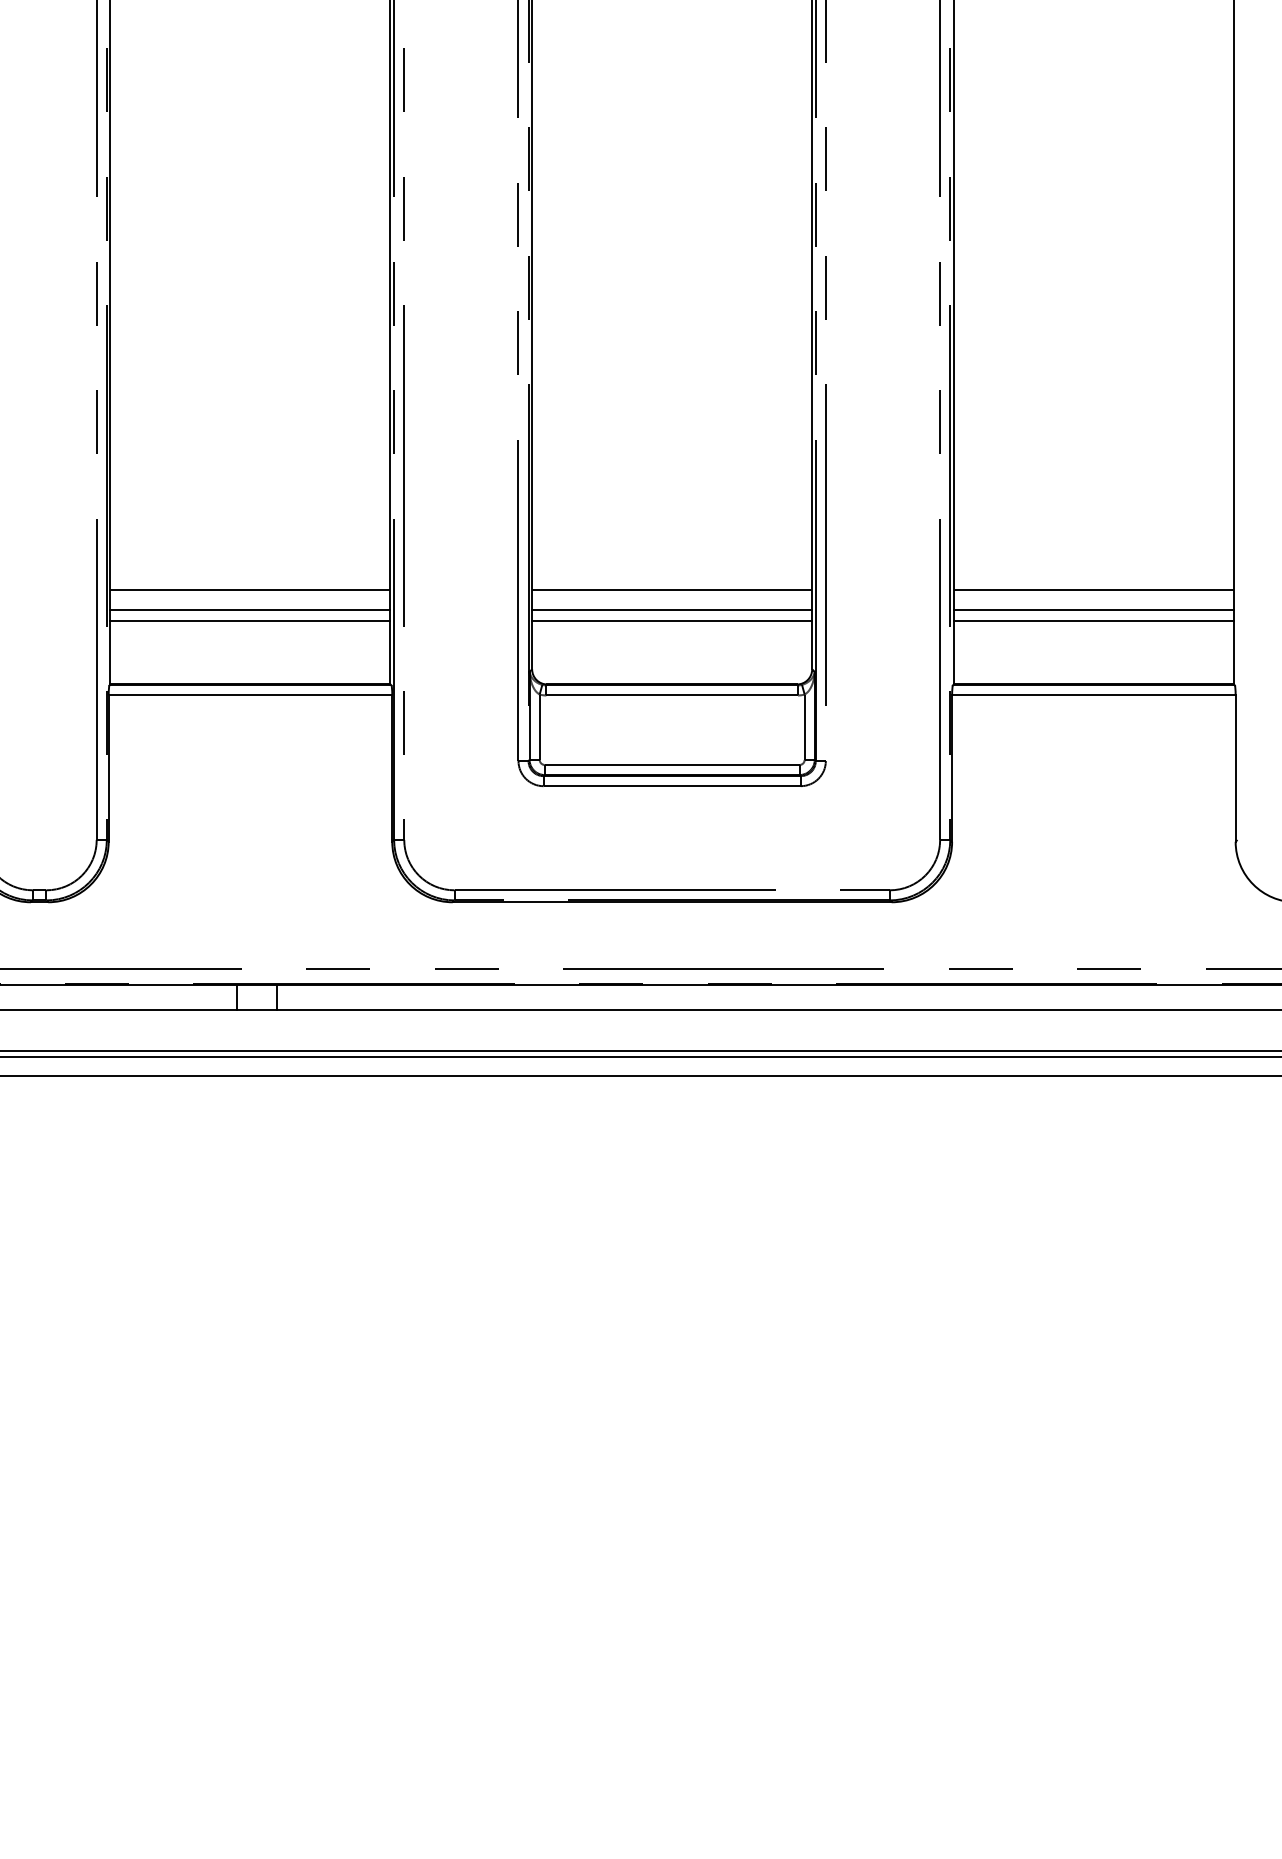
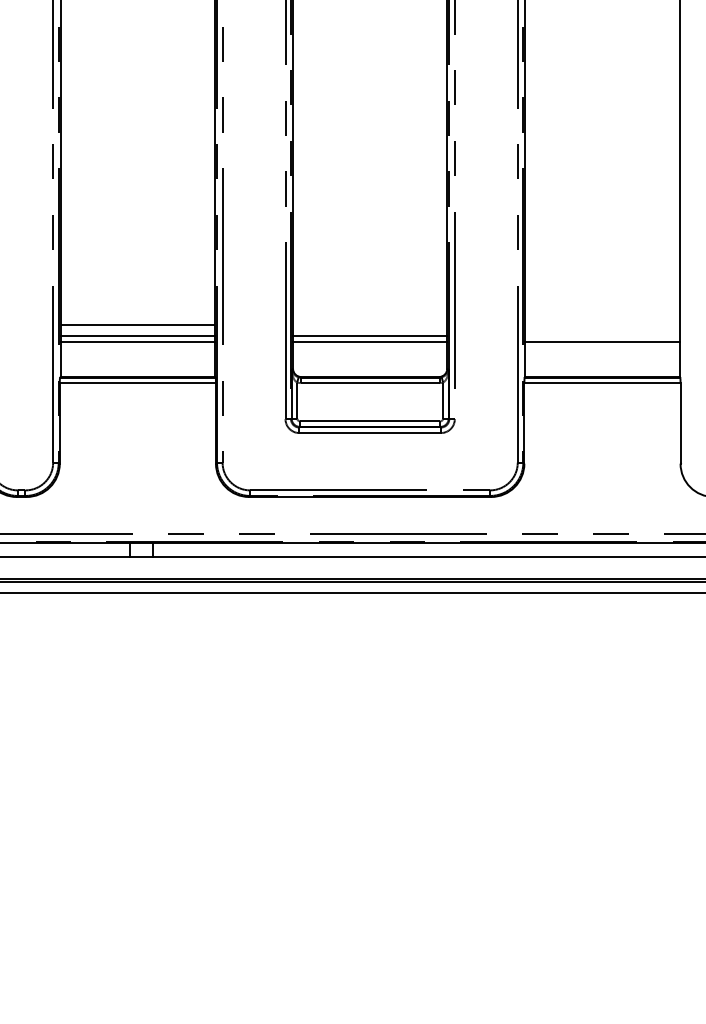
line: (672, 590) -> (370, 325), removed
line: (1093, 590) -> (602, 325), removed
line: (1093, 610) -> (602, 336), removed

